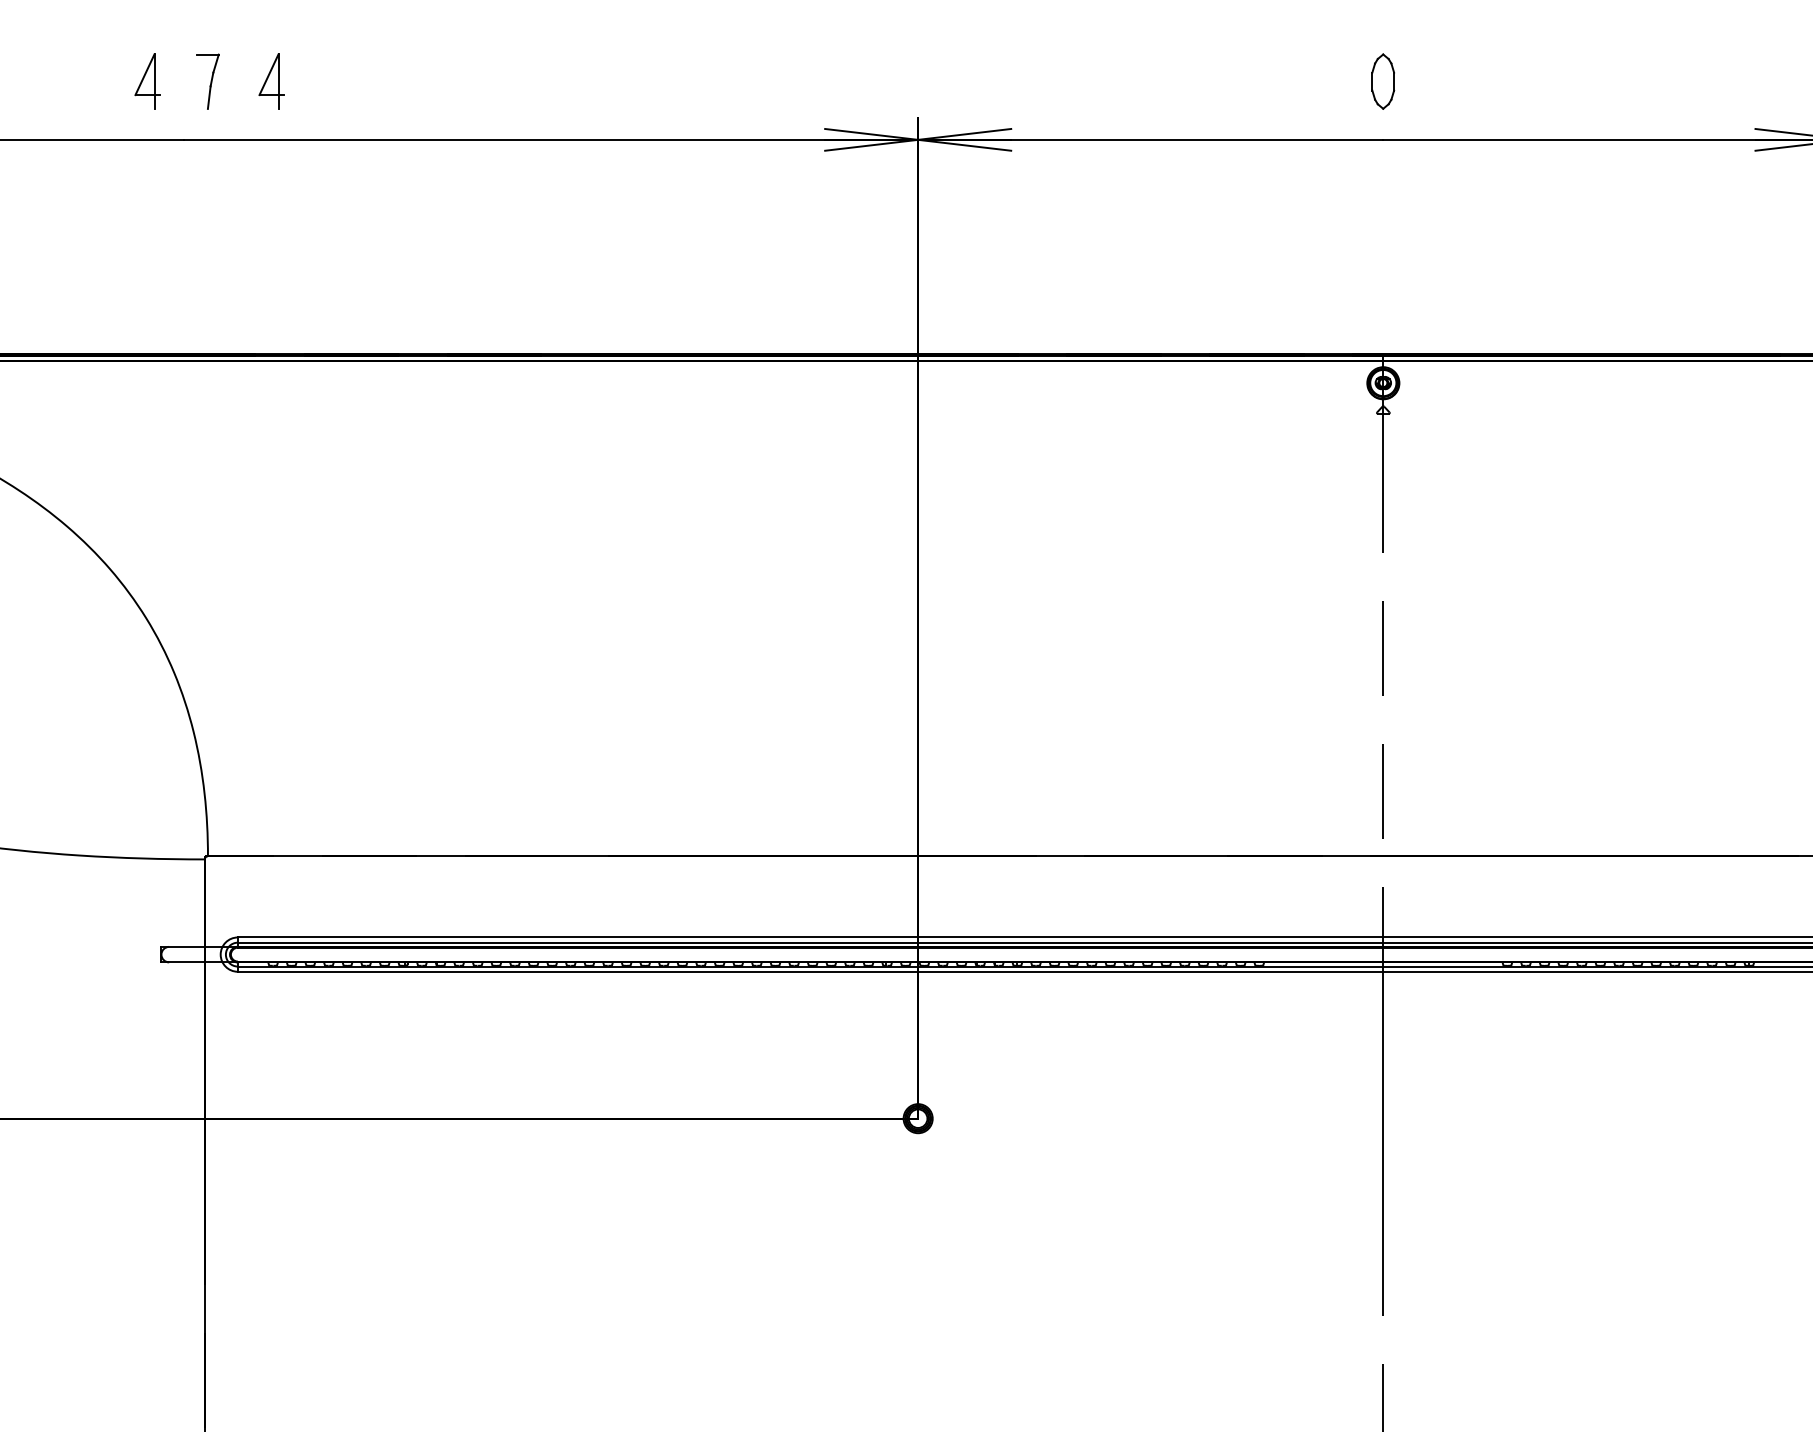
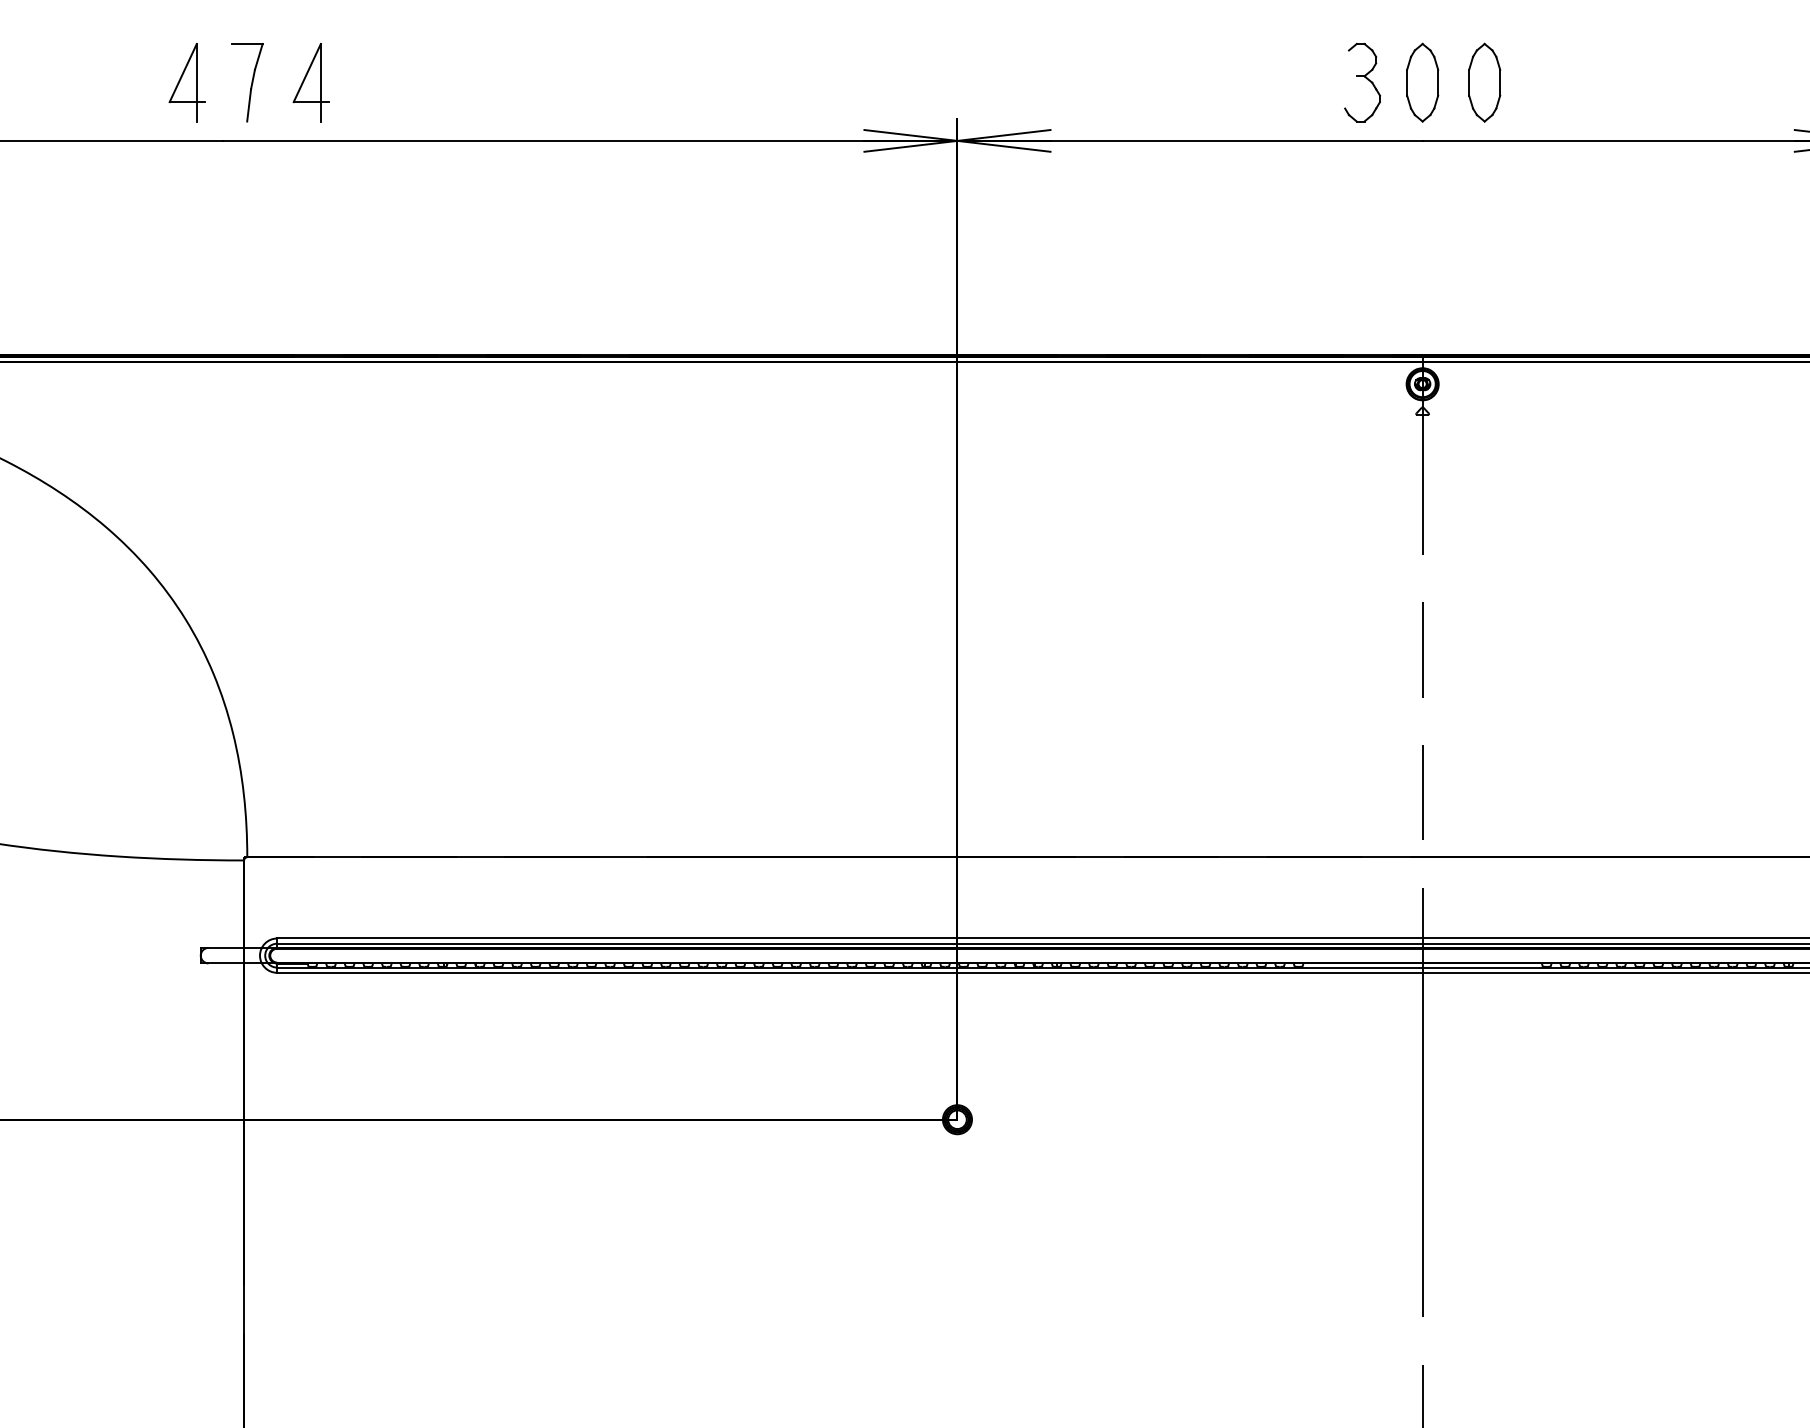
part: (147, 80) -> (186, 81), size x1.43
part: (271, 80) -> (310, 81), size x1.43
part: (207, 81) -> (246, 82), size x1.43
part: (1322, 81) -> (1361, 82), added
part: (1382, 81) -> (1421, 82), size x1.43
part: (1444, 81) -> (1483, 82), added

